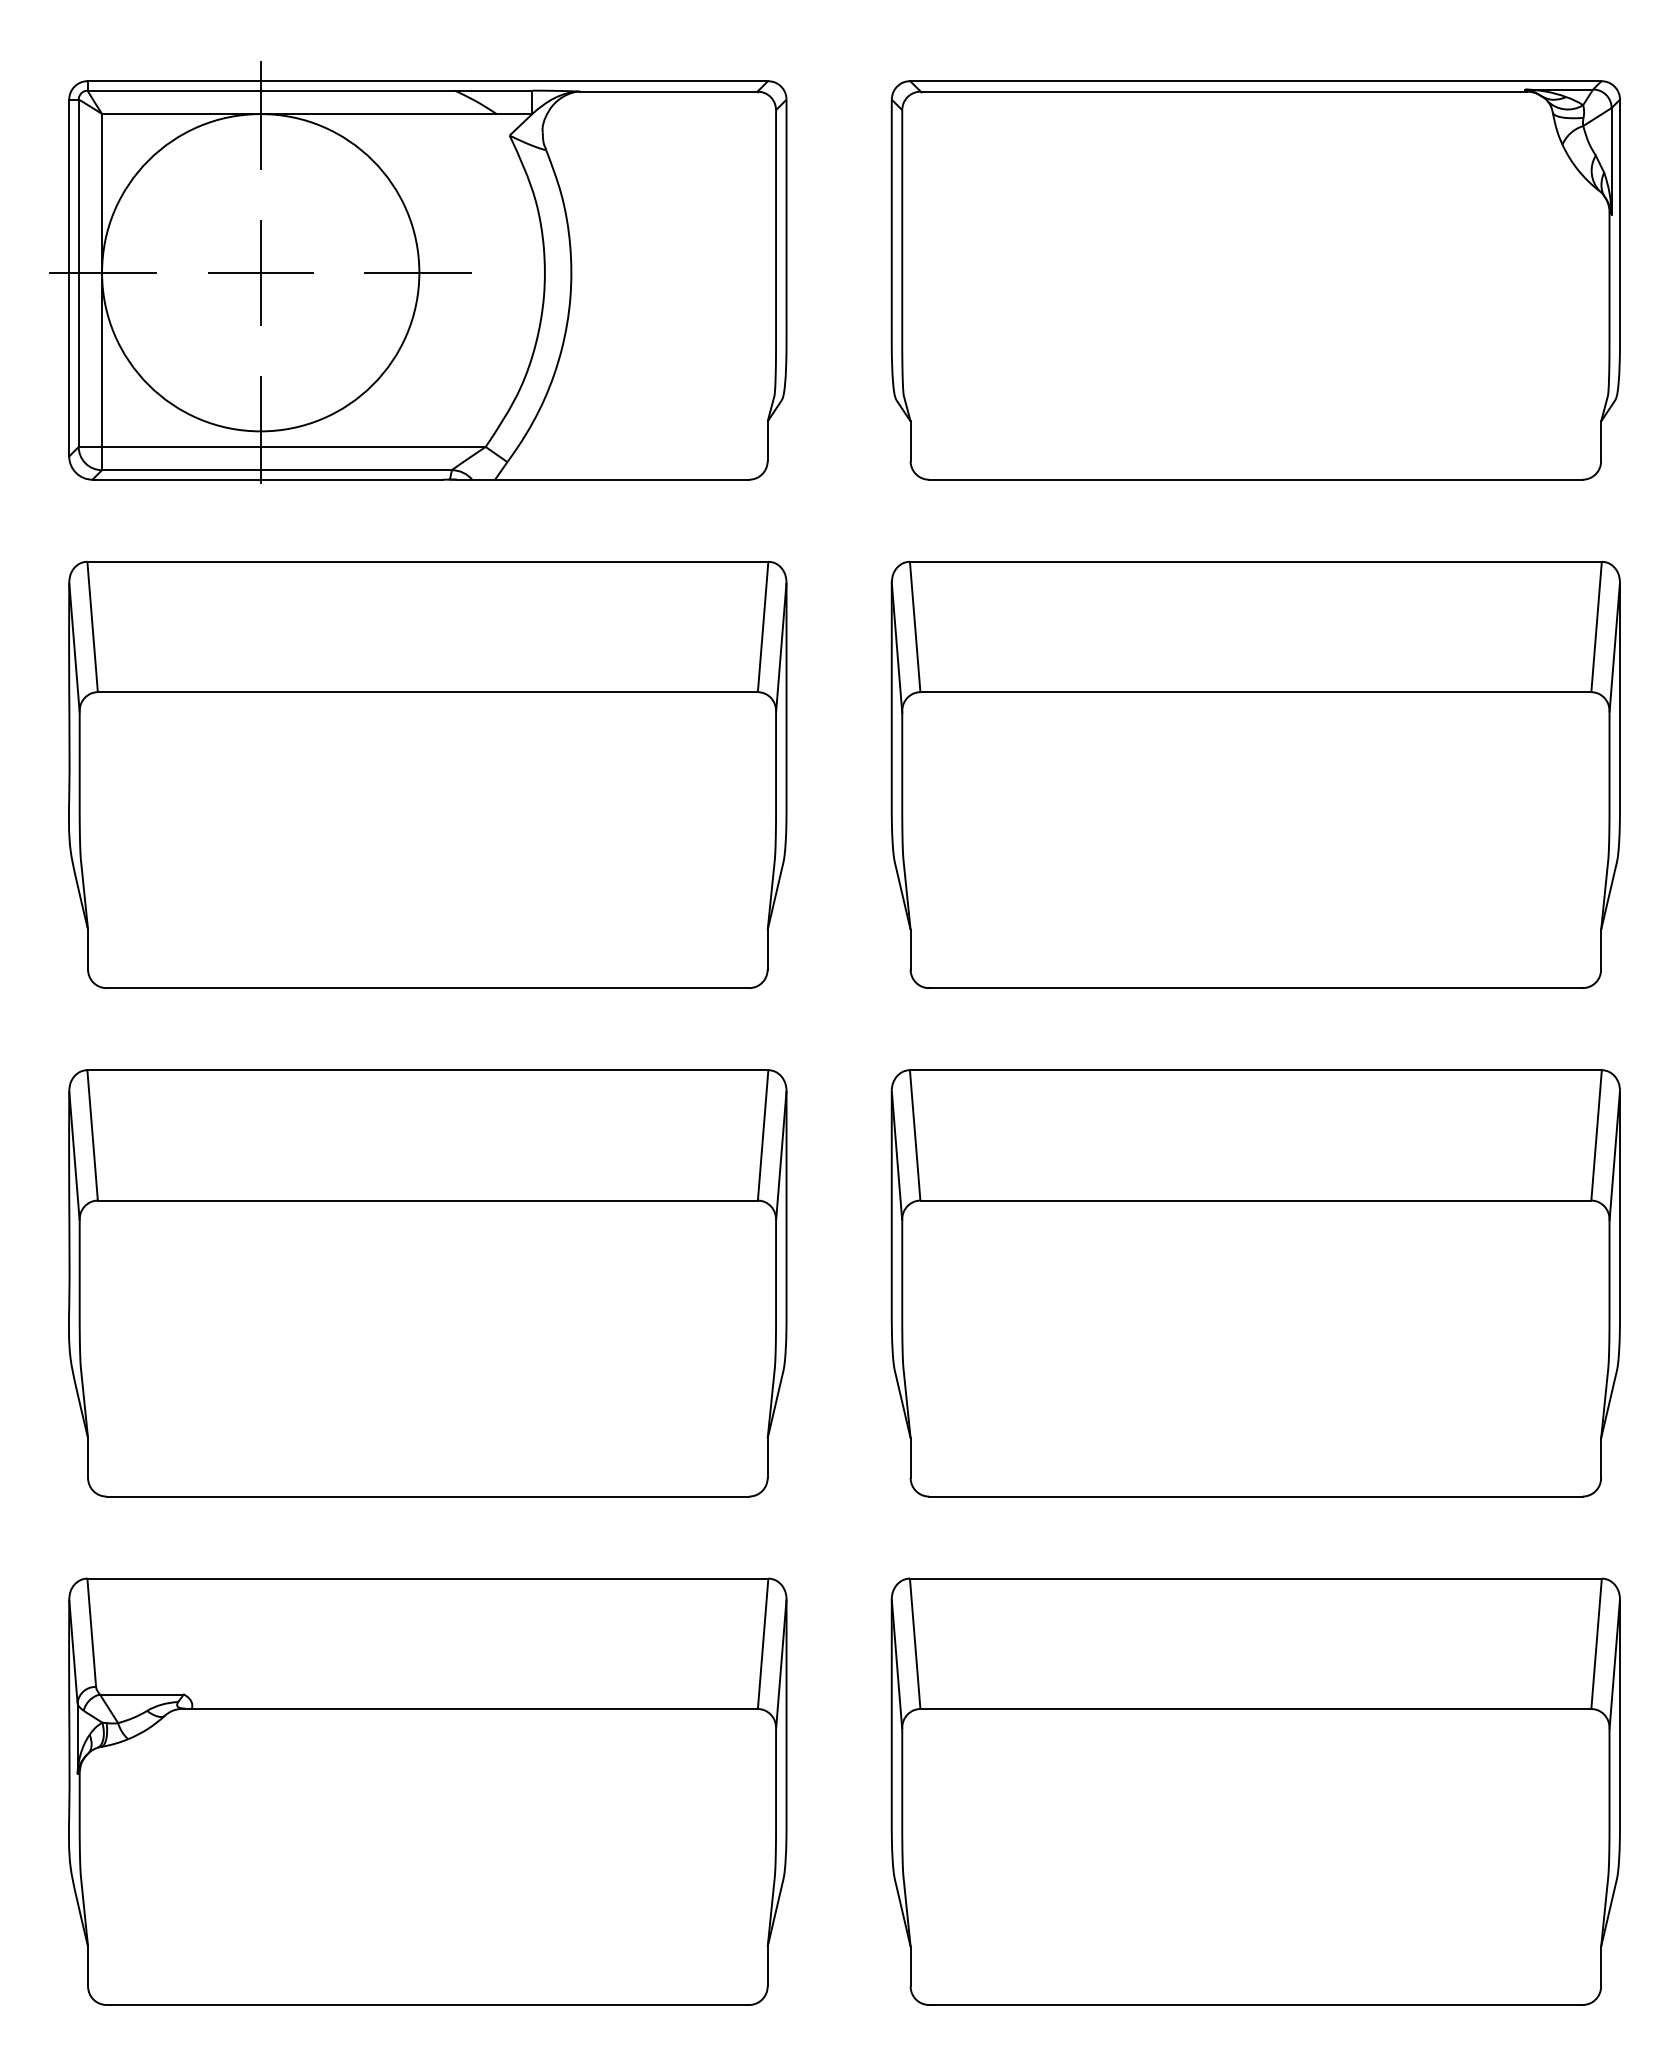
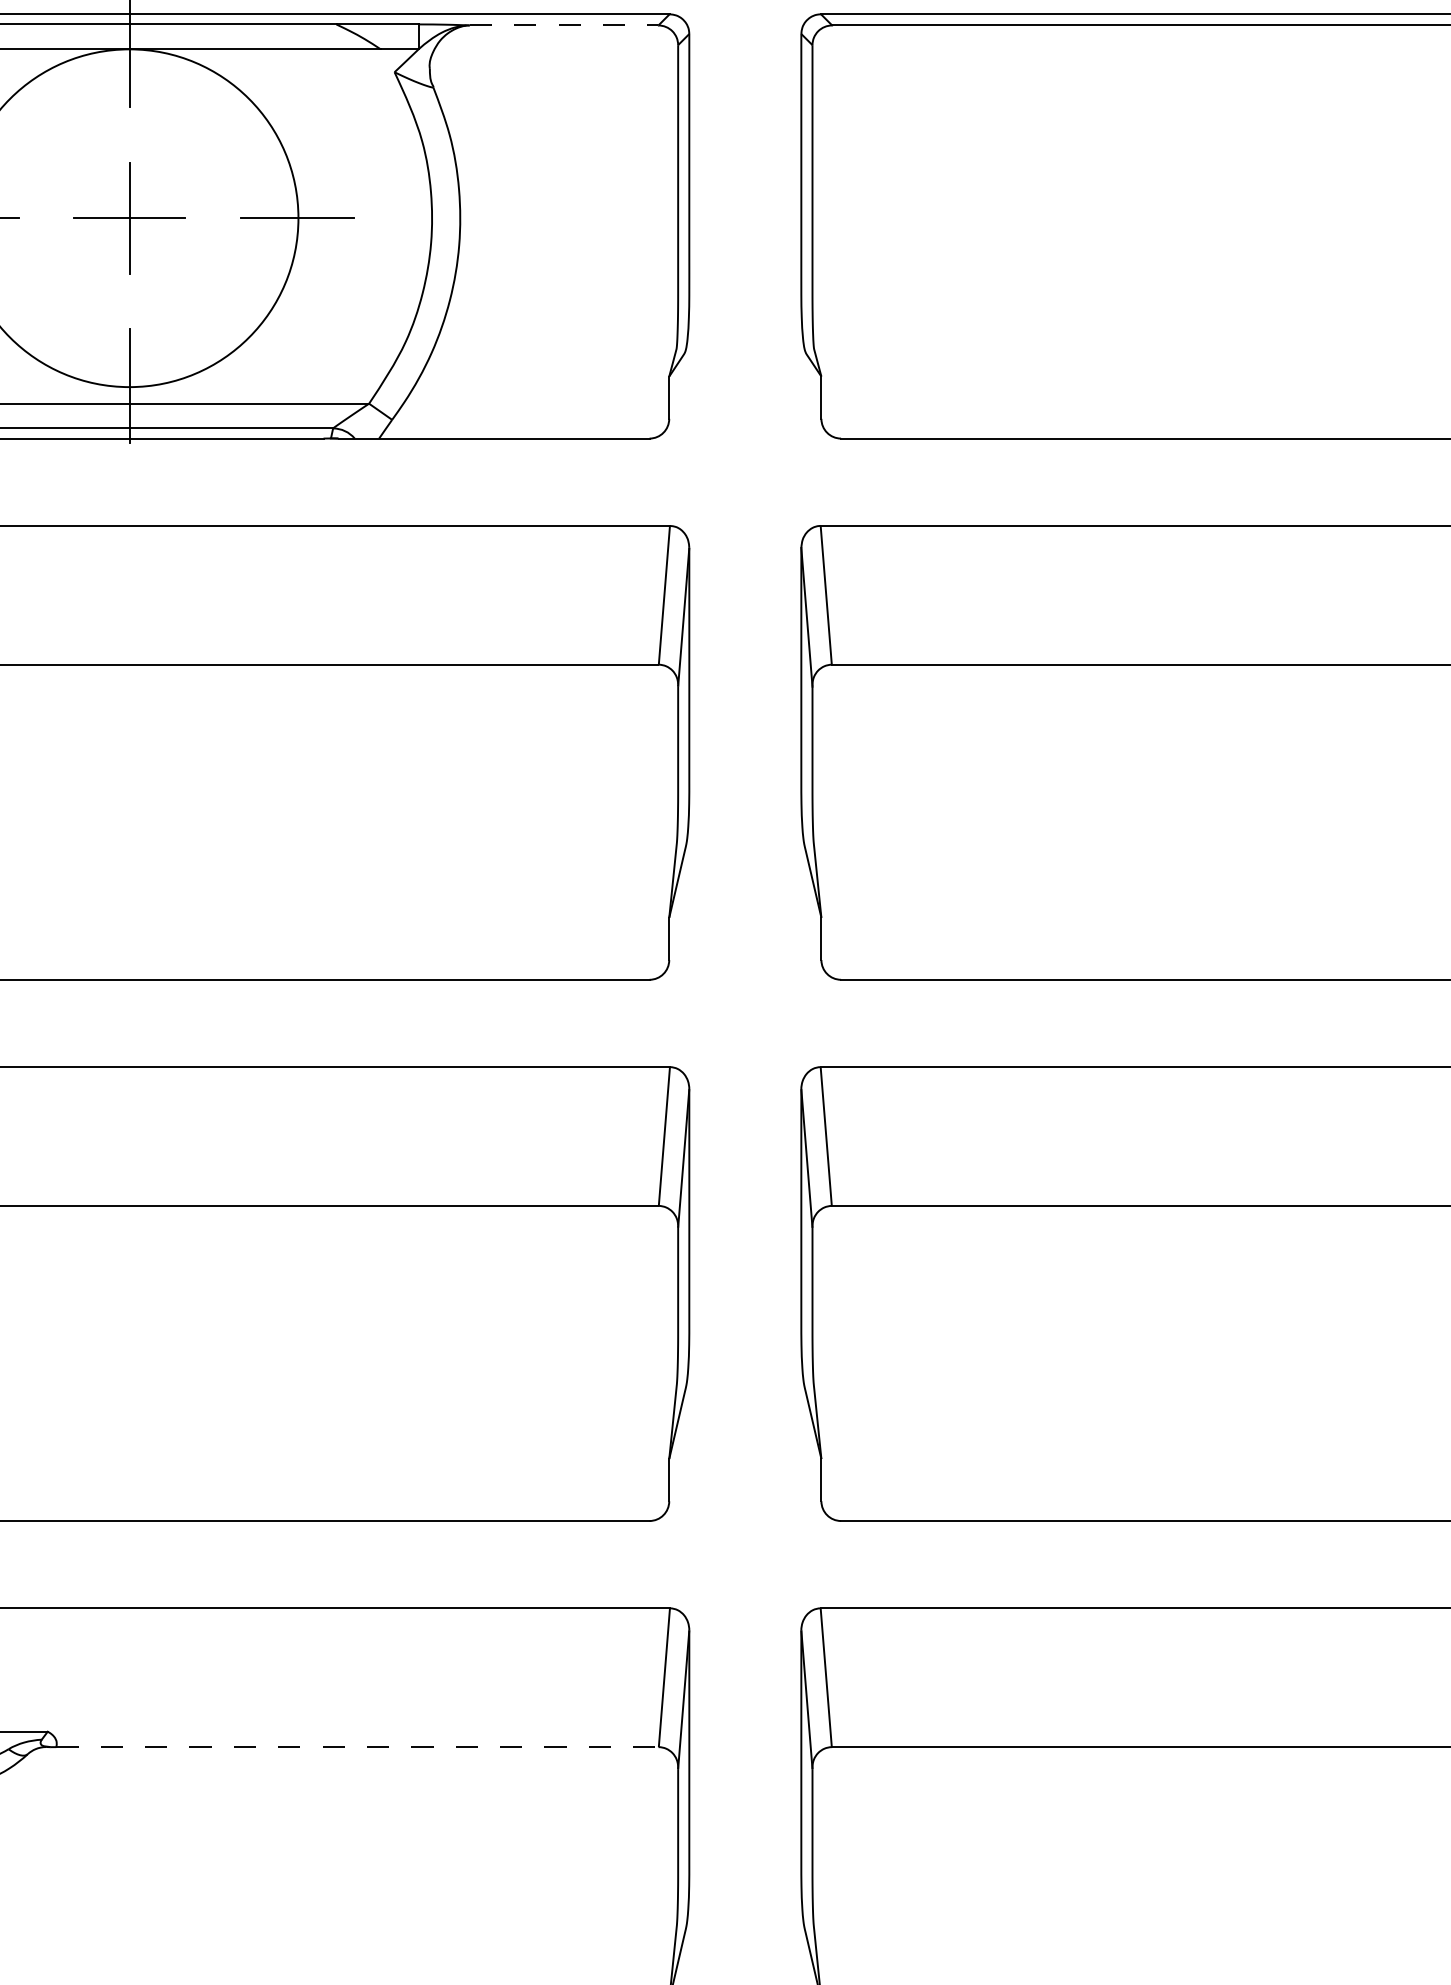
line: (668, 91) -> (563, 25), solid -> dashed
line: (474, 1708) -> (357, 1746), solid -> dashed

